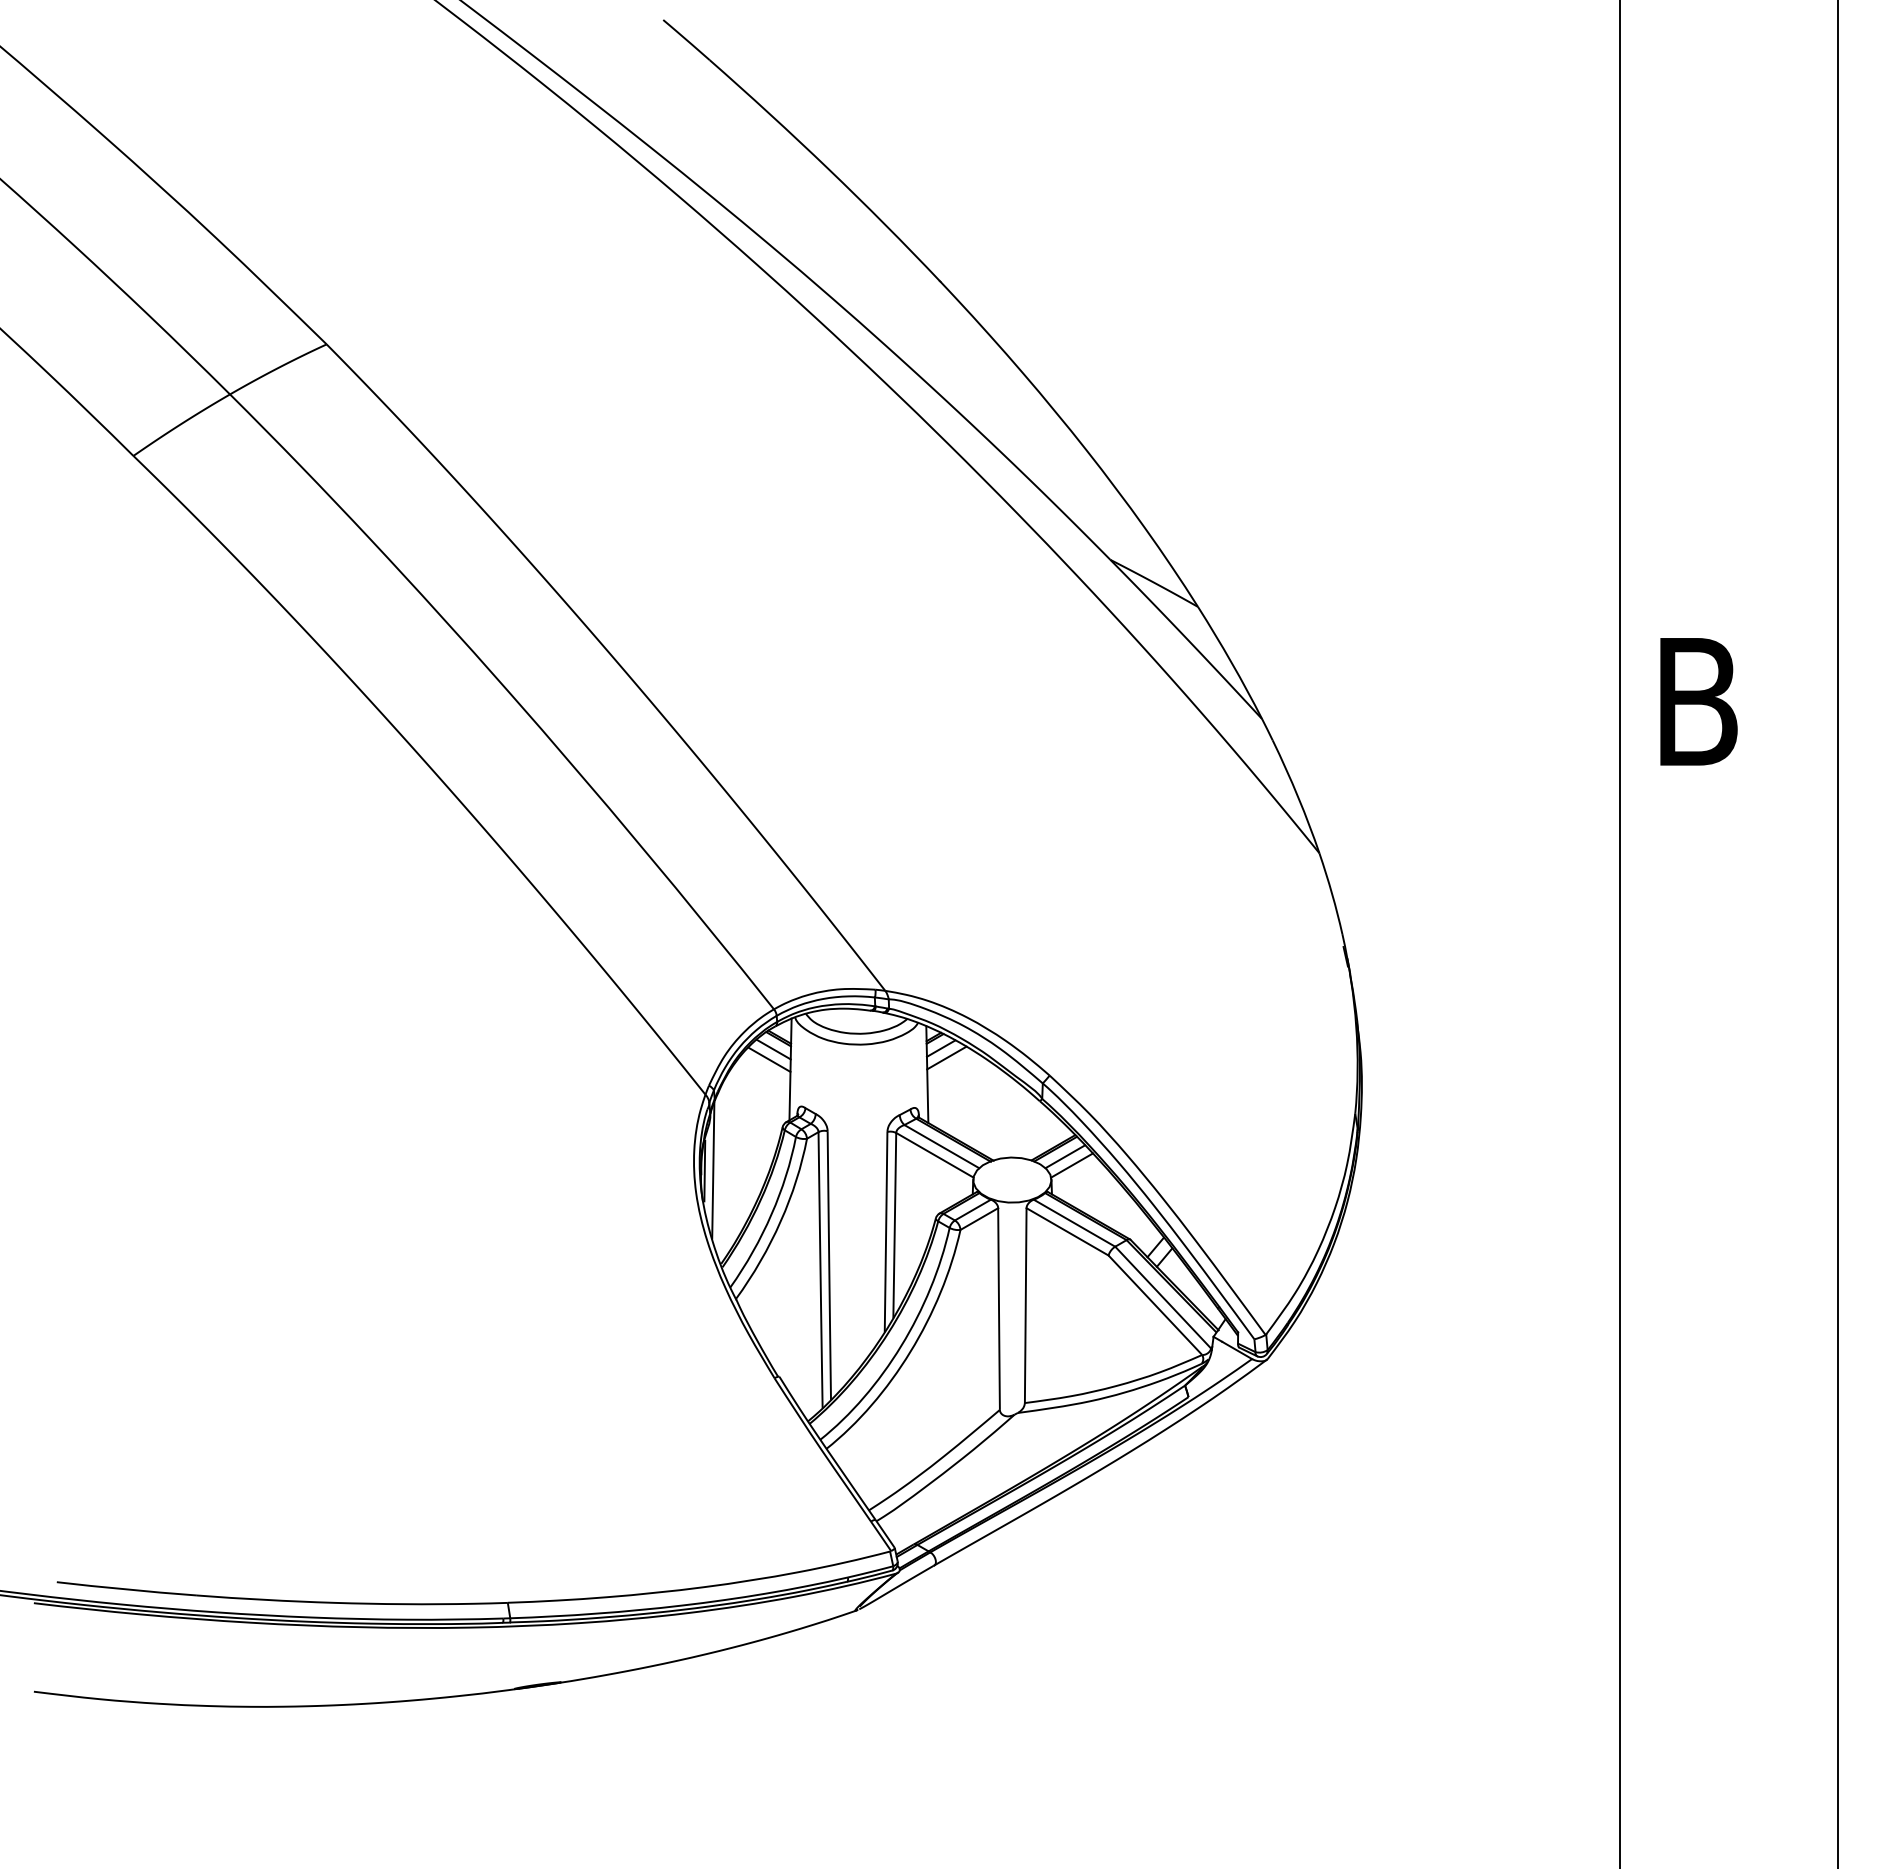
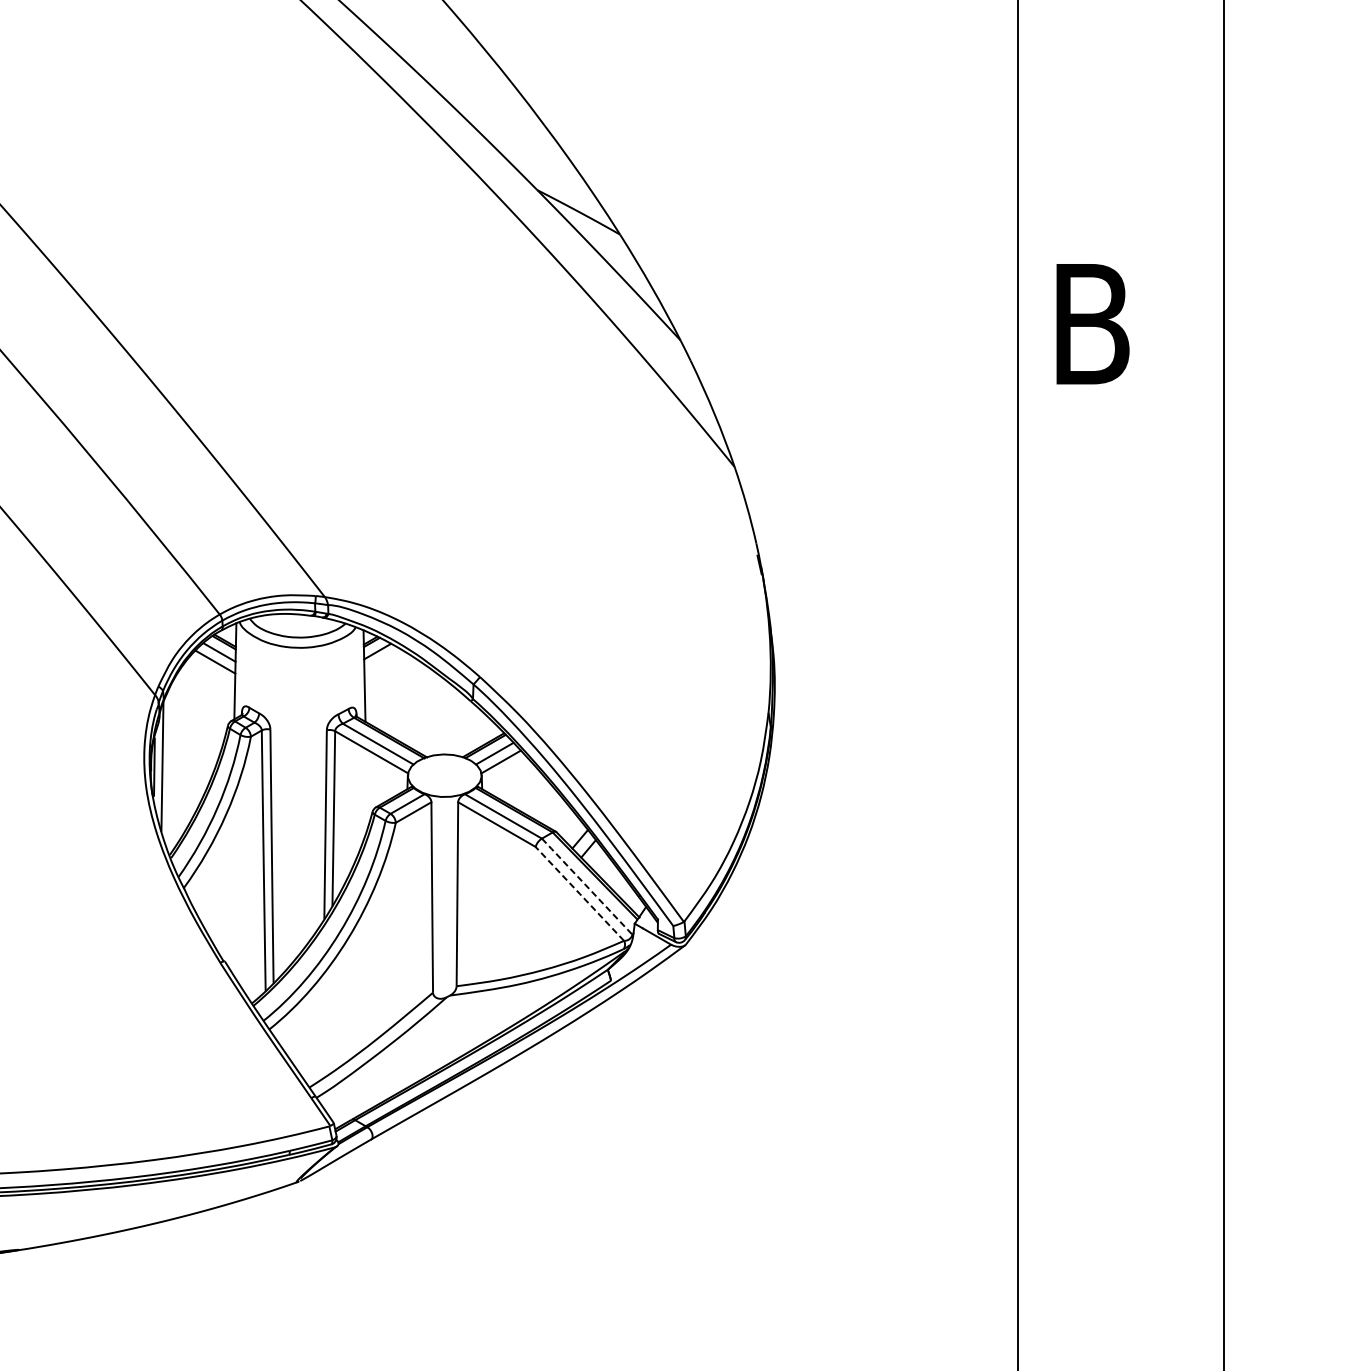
line: (946, 1057) -> (382, 659), removed
line: (1163, 1297) -> (587, 886), solid -> dashed
line: (1155, 1305) -> (579, 894), solid -> dashed

